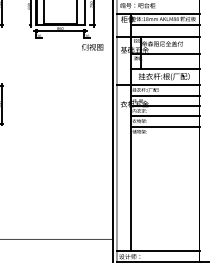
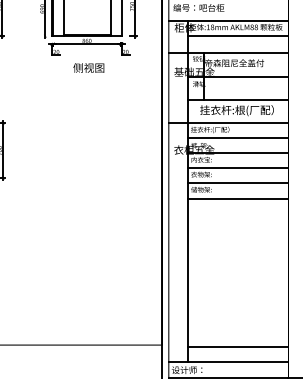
text: (92, 47) -> (88, 68), moved
line: (164, 137) -> (237, 198), added
line: (164, 240) -> (237, 346), added

